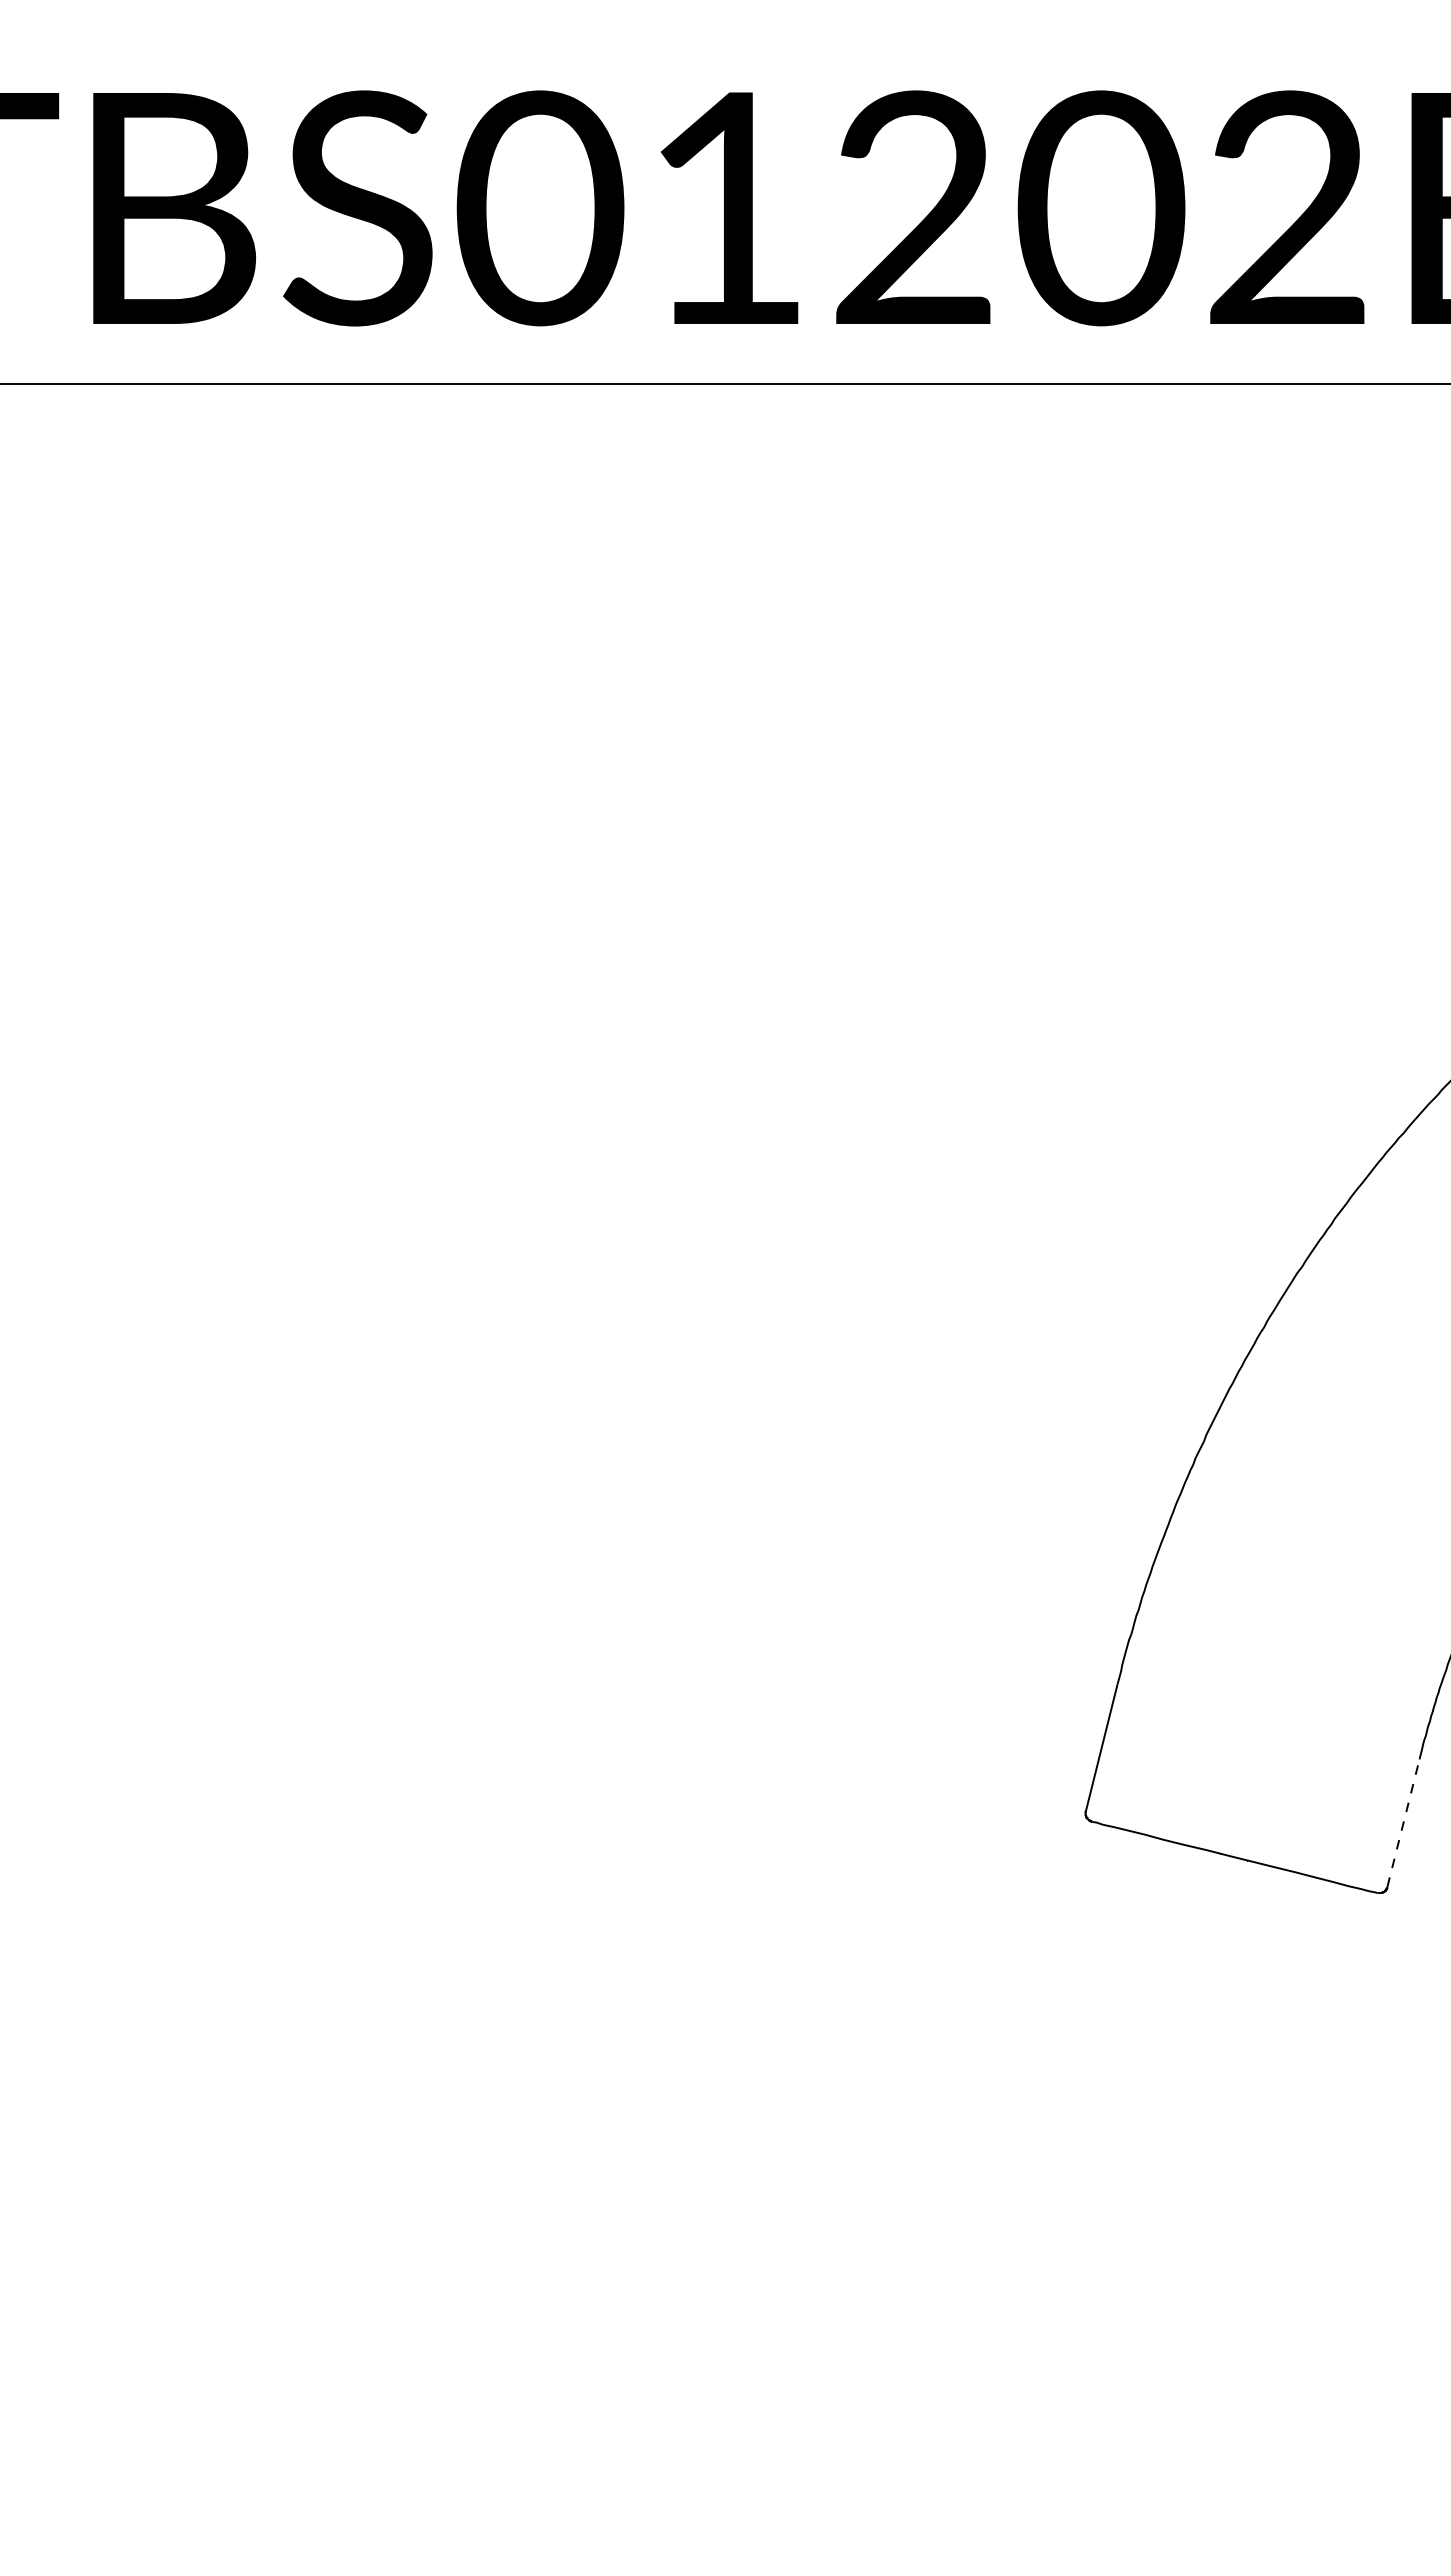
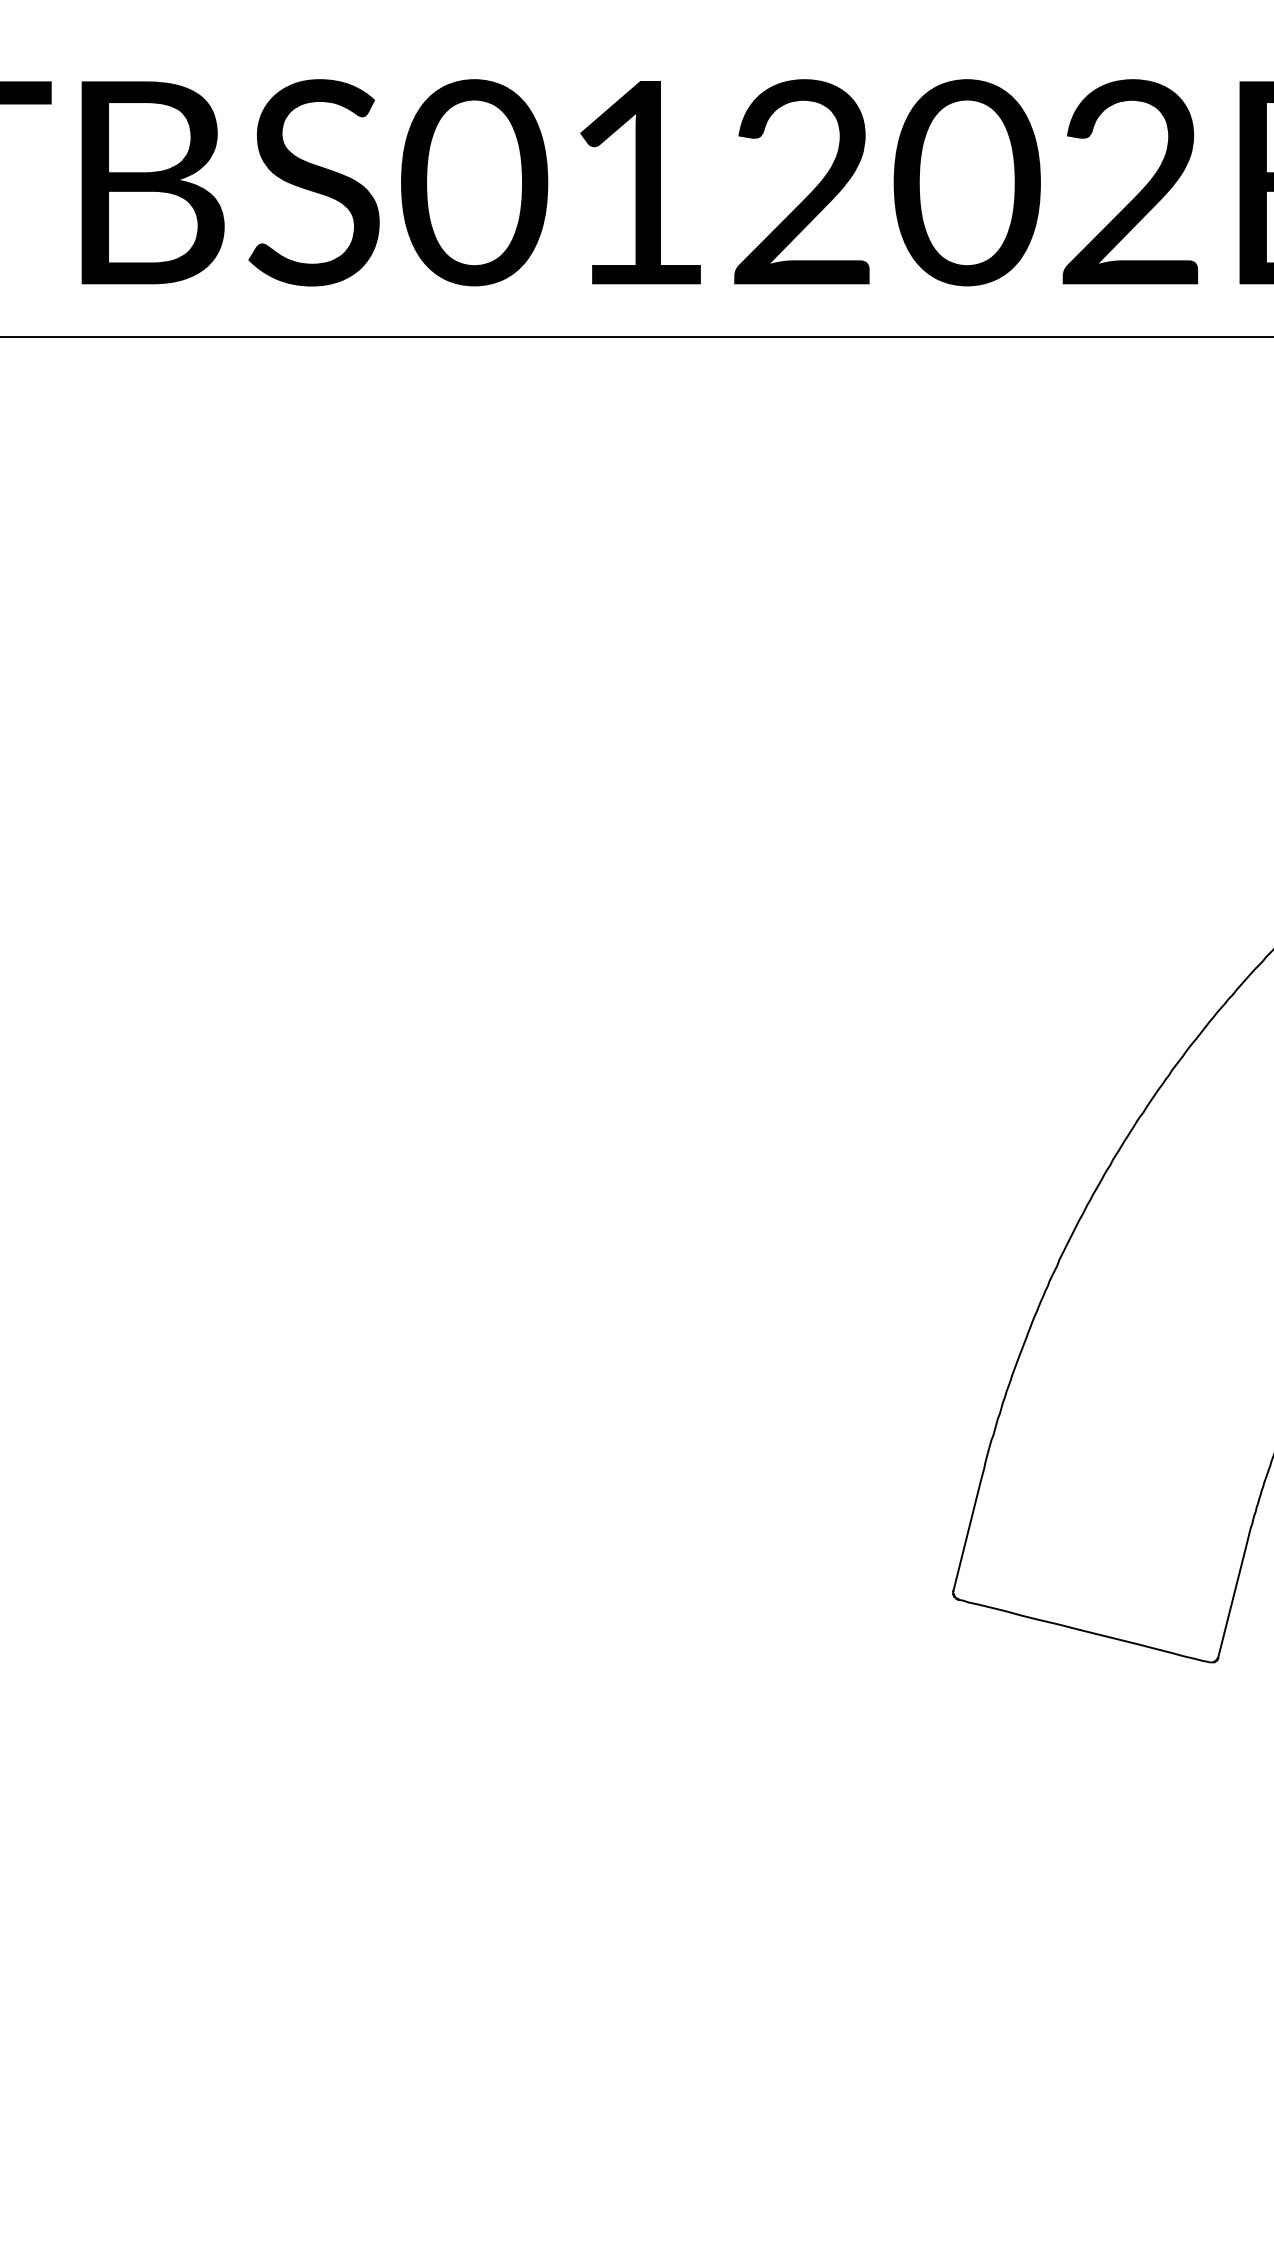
line: (1403, 1823) -> (1232, 1601), dashed -> solid

